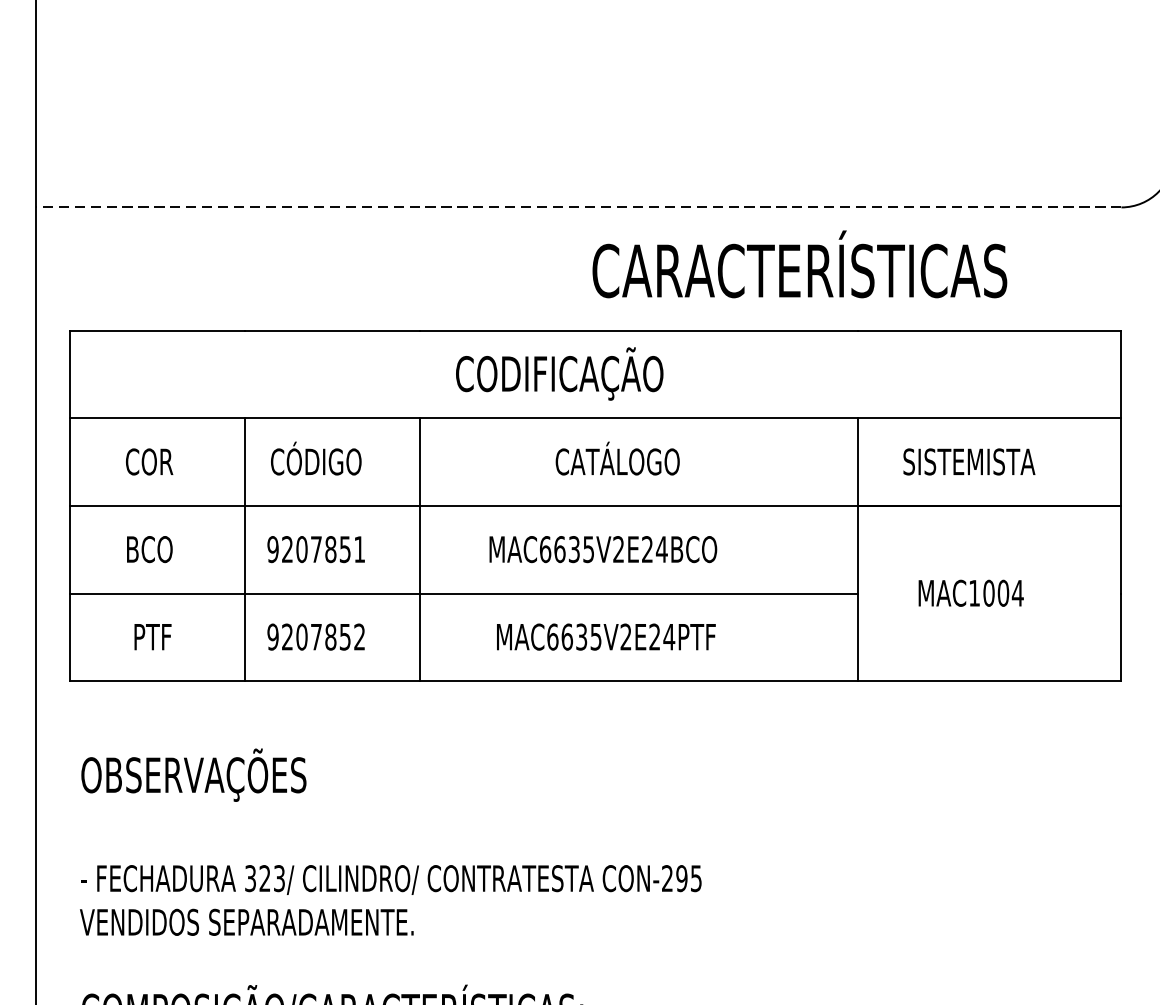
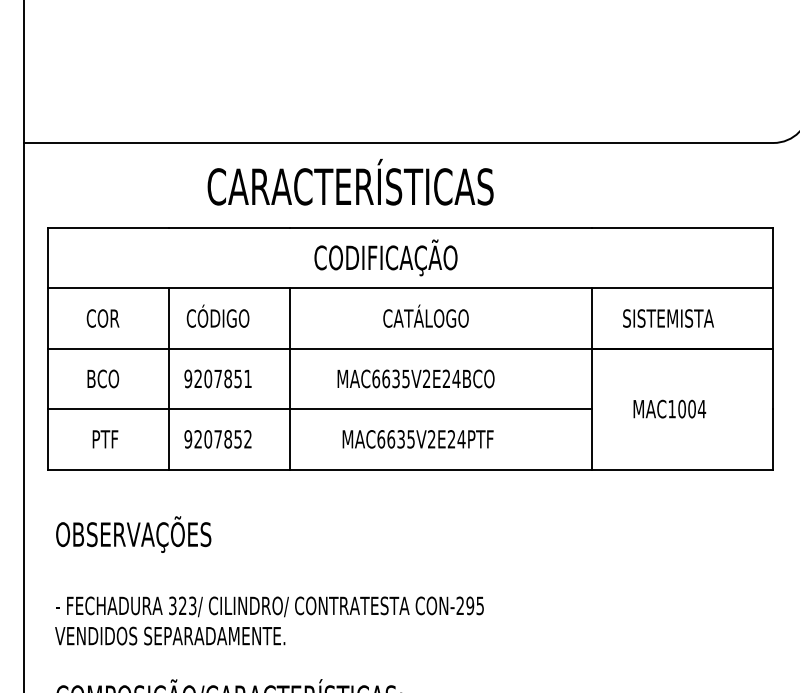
line: (577, 206) -> (398, 142), dashed -> solid
text: (799, 264) -> (350, 182), moved

